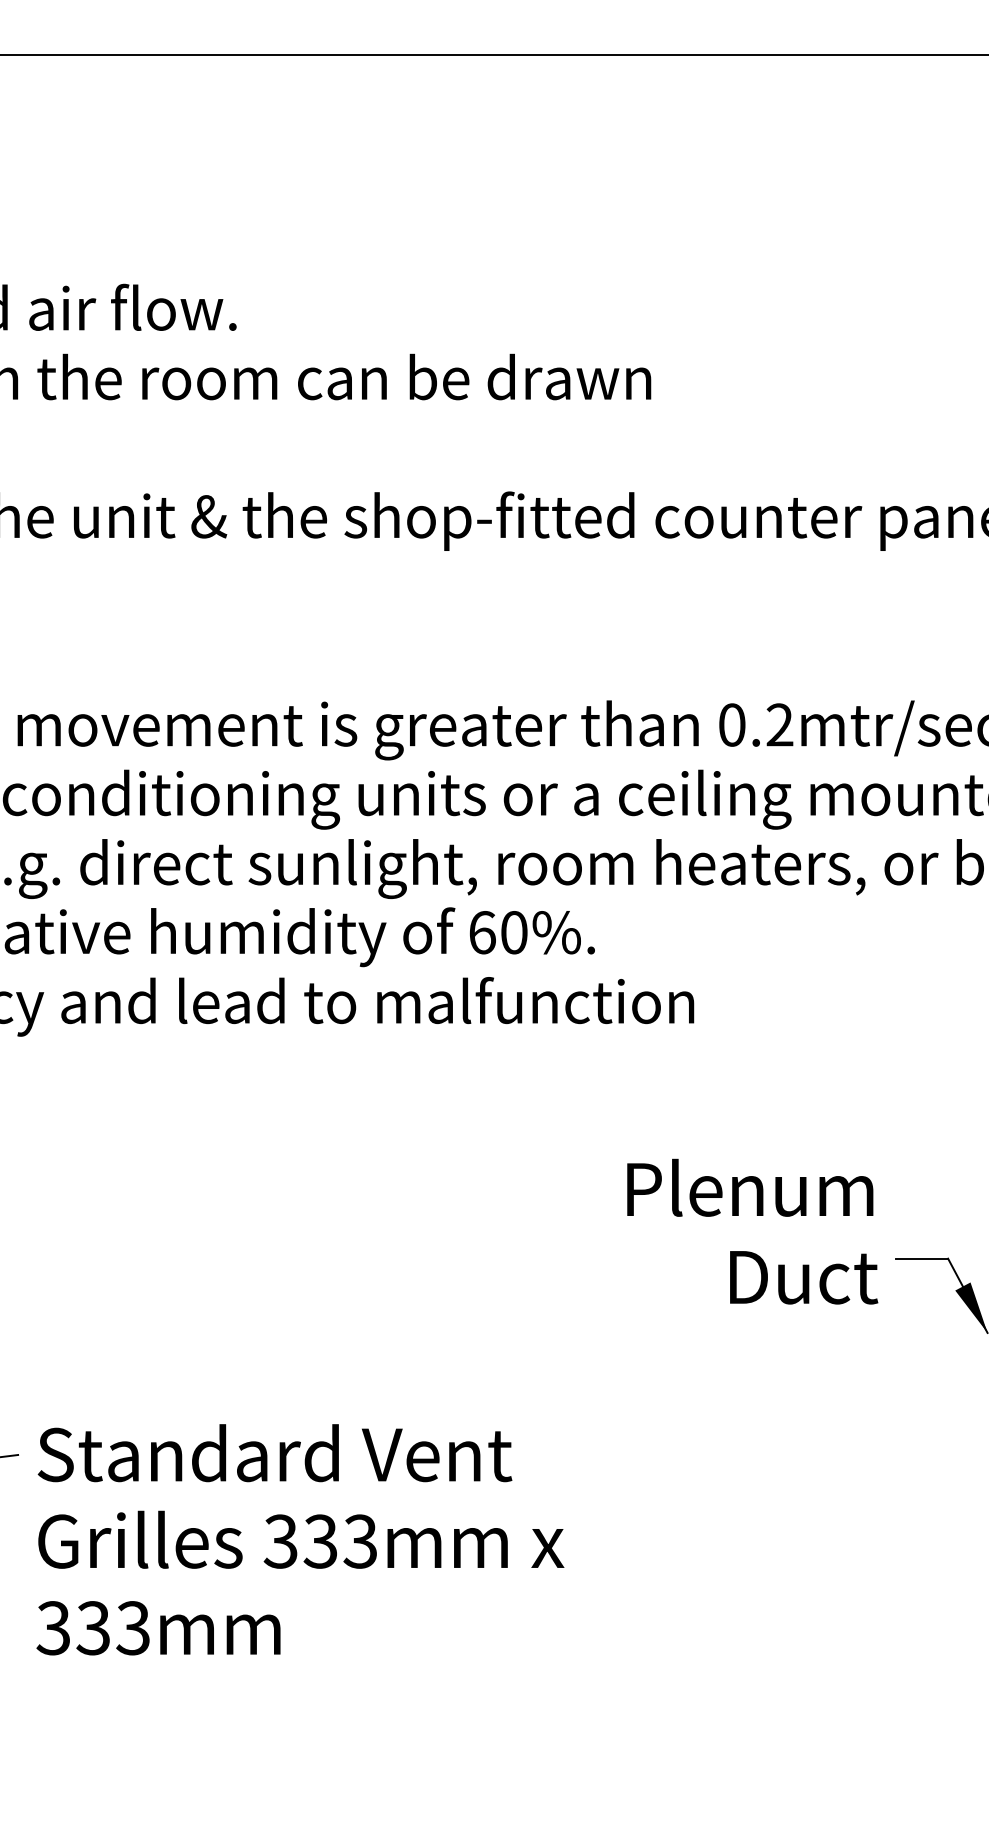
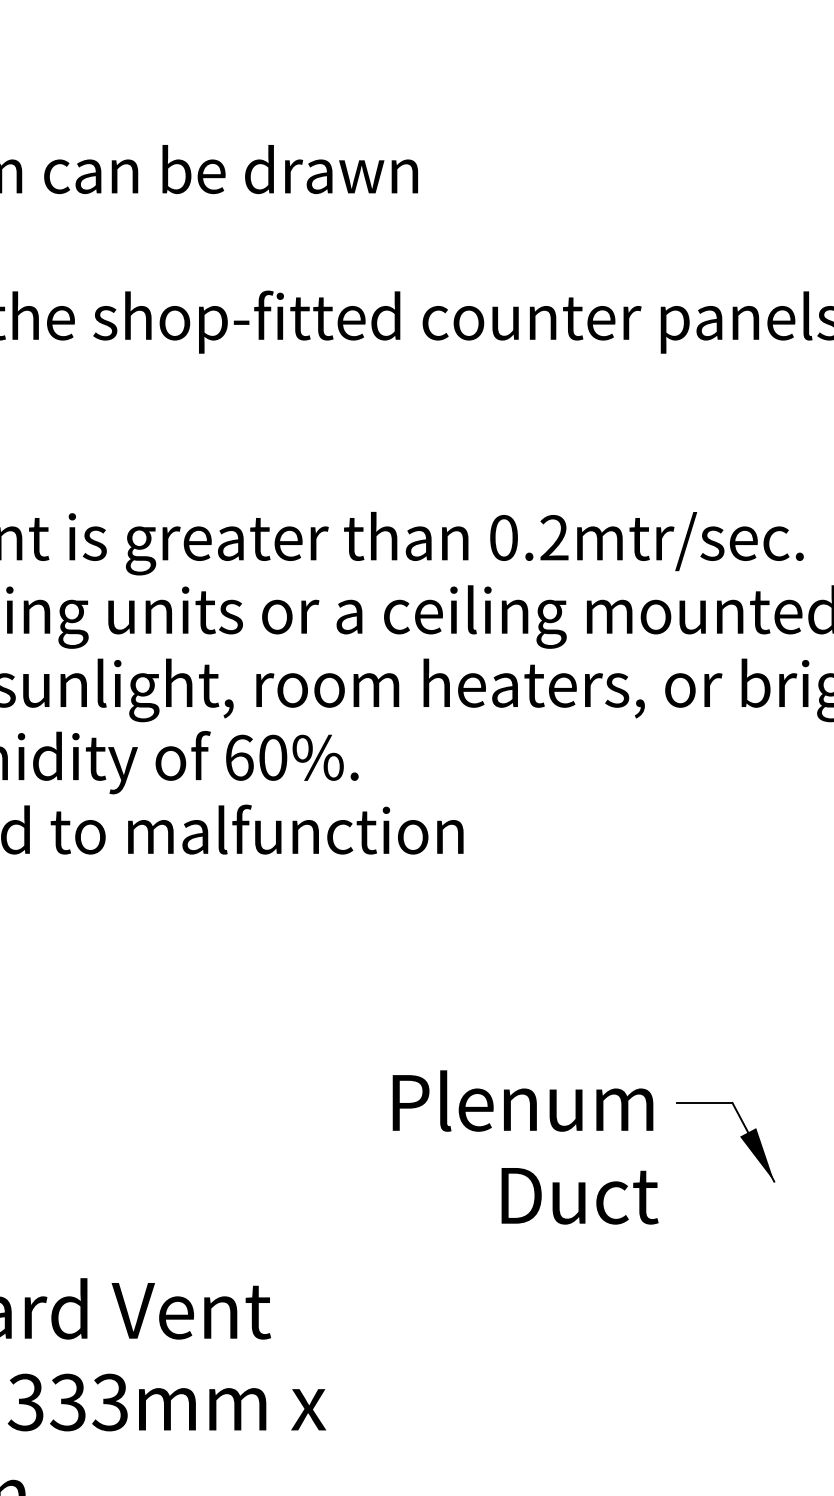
text: (752, 1231) -> (525, 1147), moved

